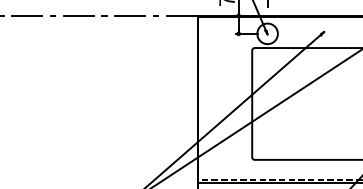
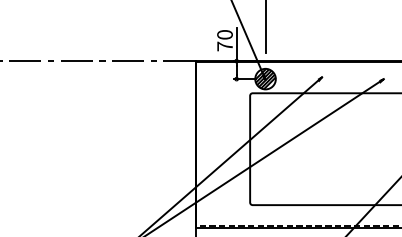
hatch: (267, 33) -> (265, 78), added

